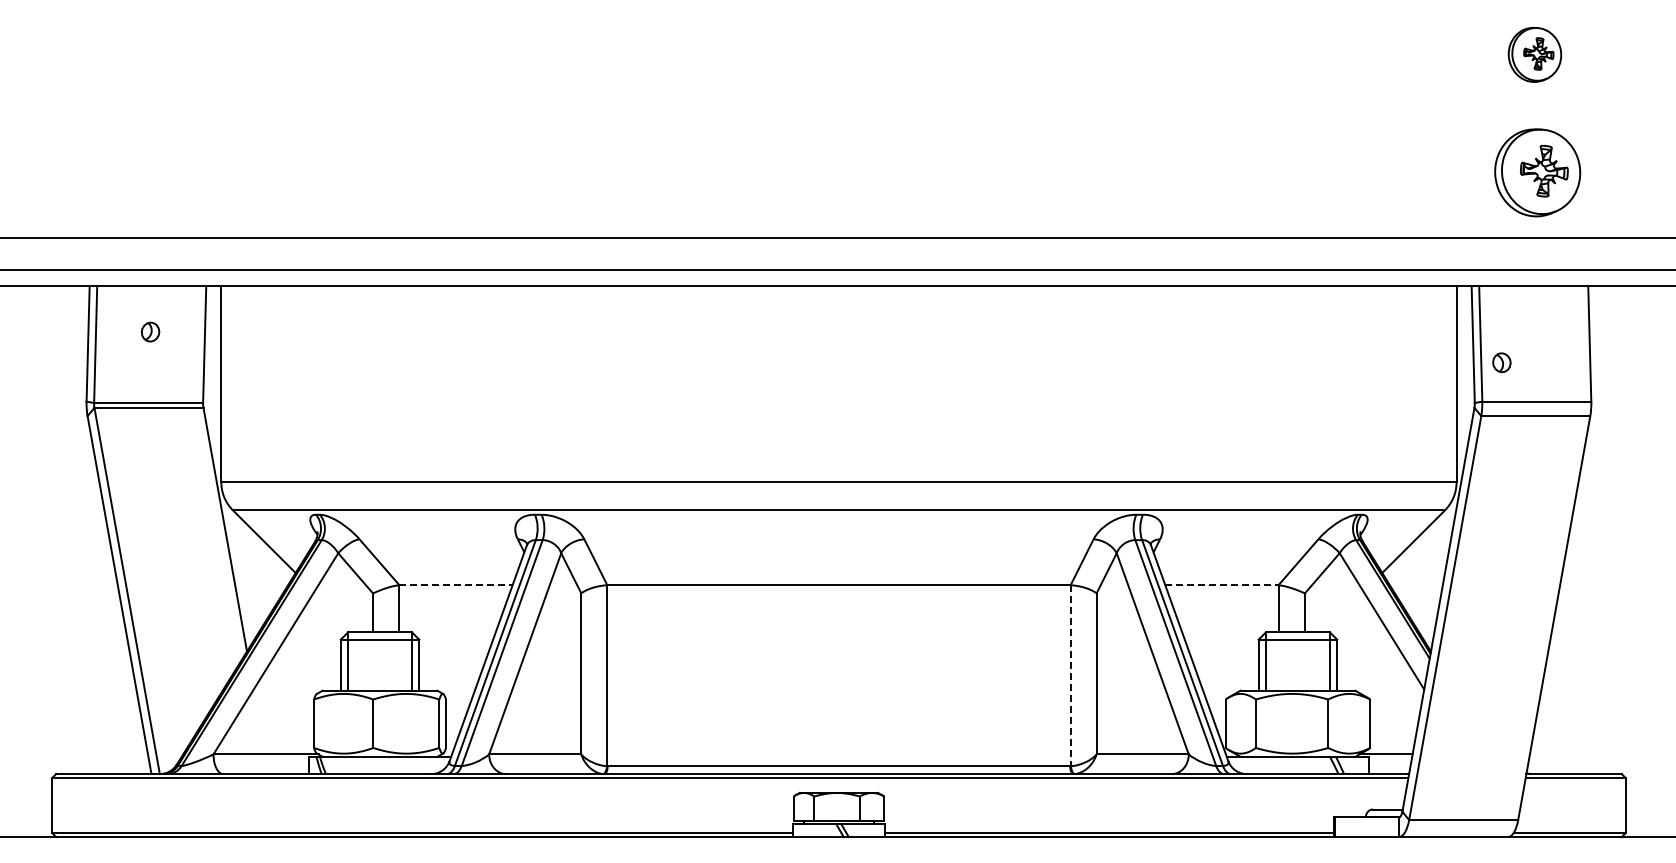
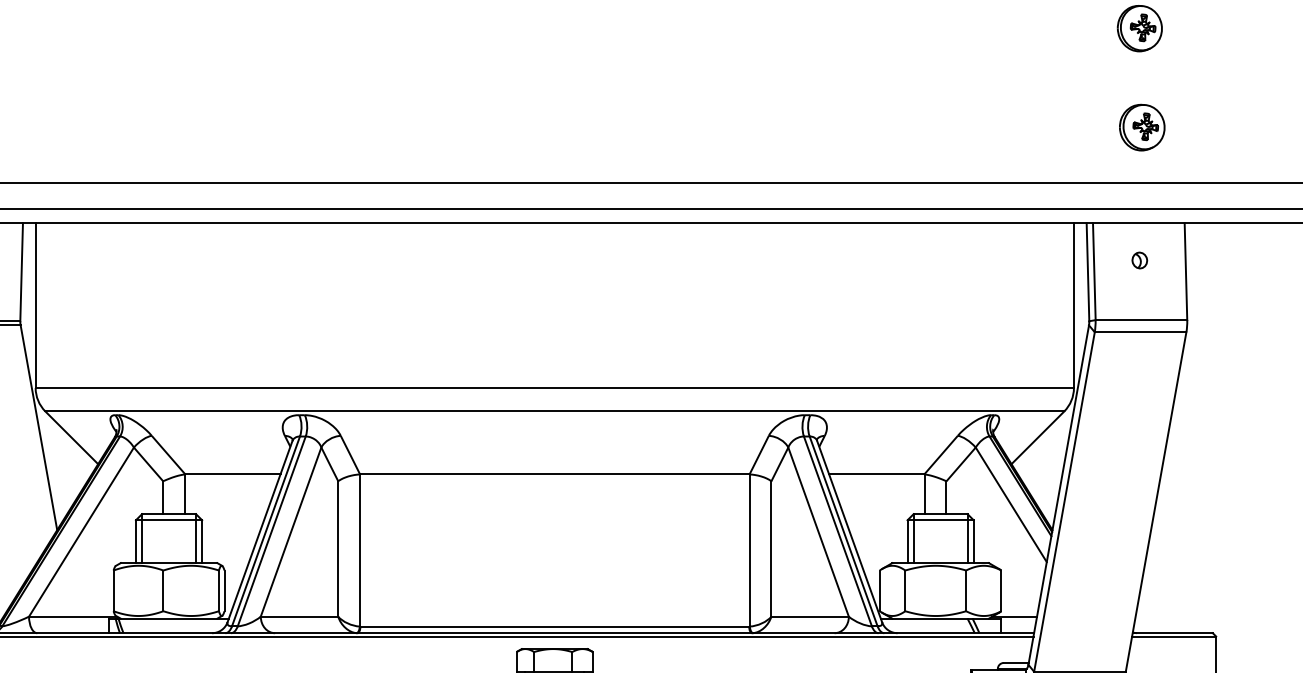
part: (1537, 172) -> (1142, 127), size x0.62
part: (1501, 362) -> (1139, 260), moved
line: (456, 585) -> (233, 474), dashed -> solid
line: (1221, 585) -> (876, 474), dashed -> solid
line: (1070, 676) -> (749, 551), dashed -> solid

